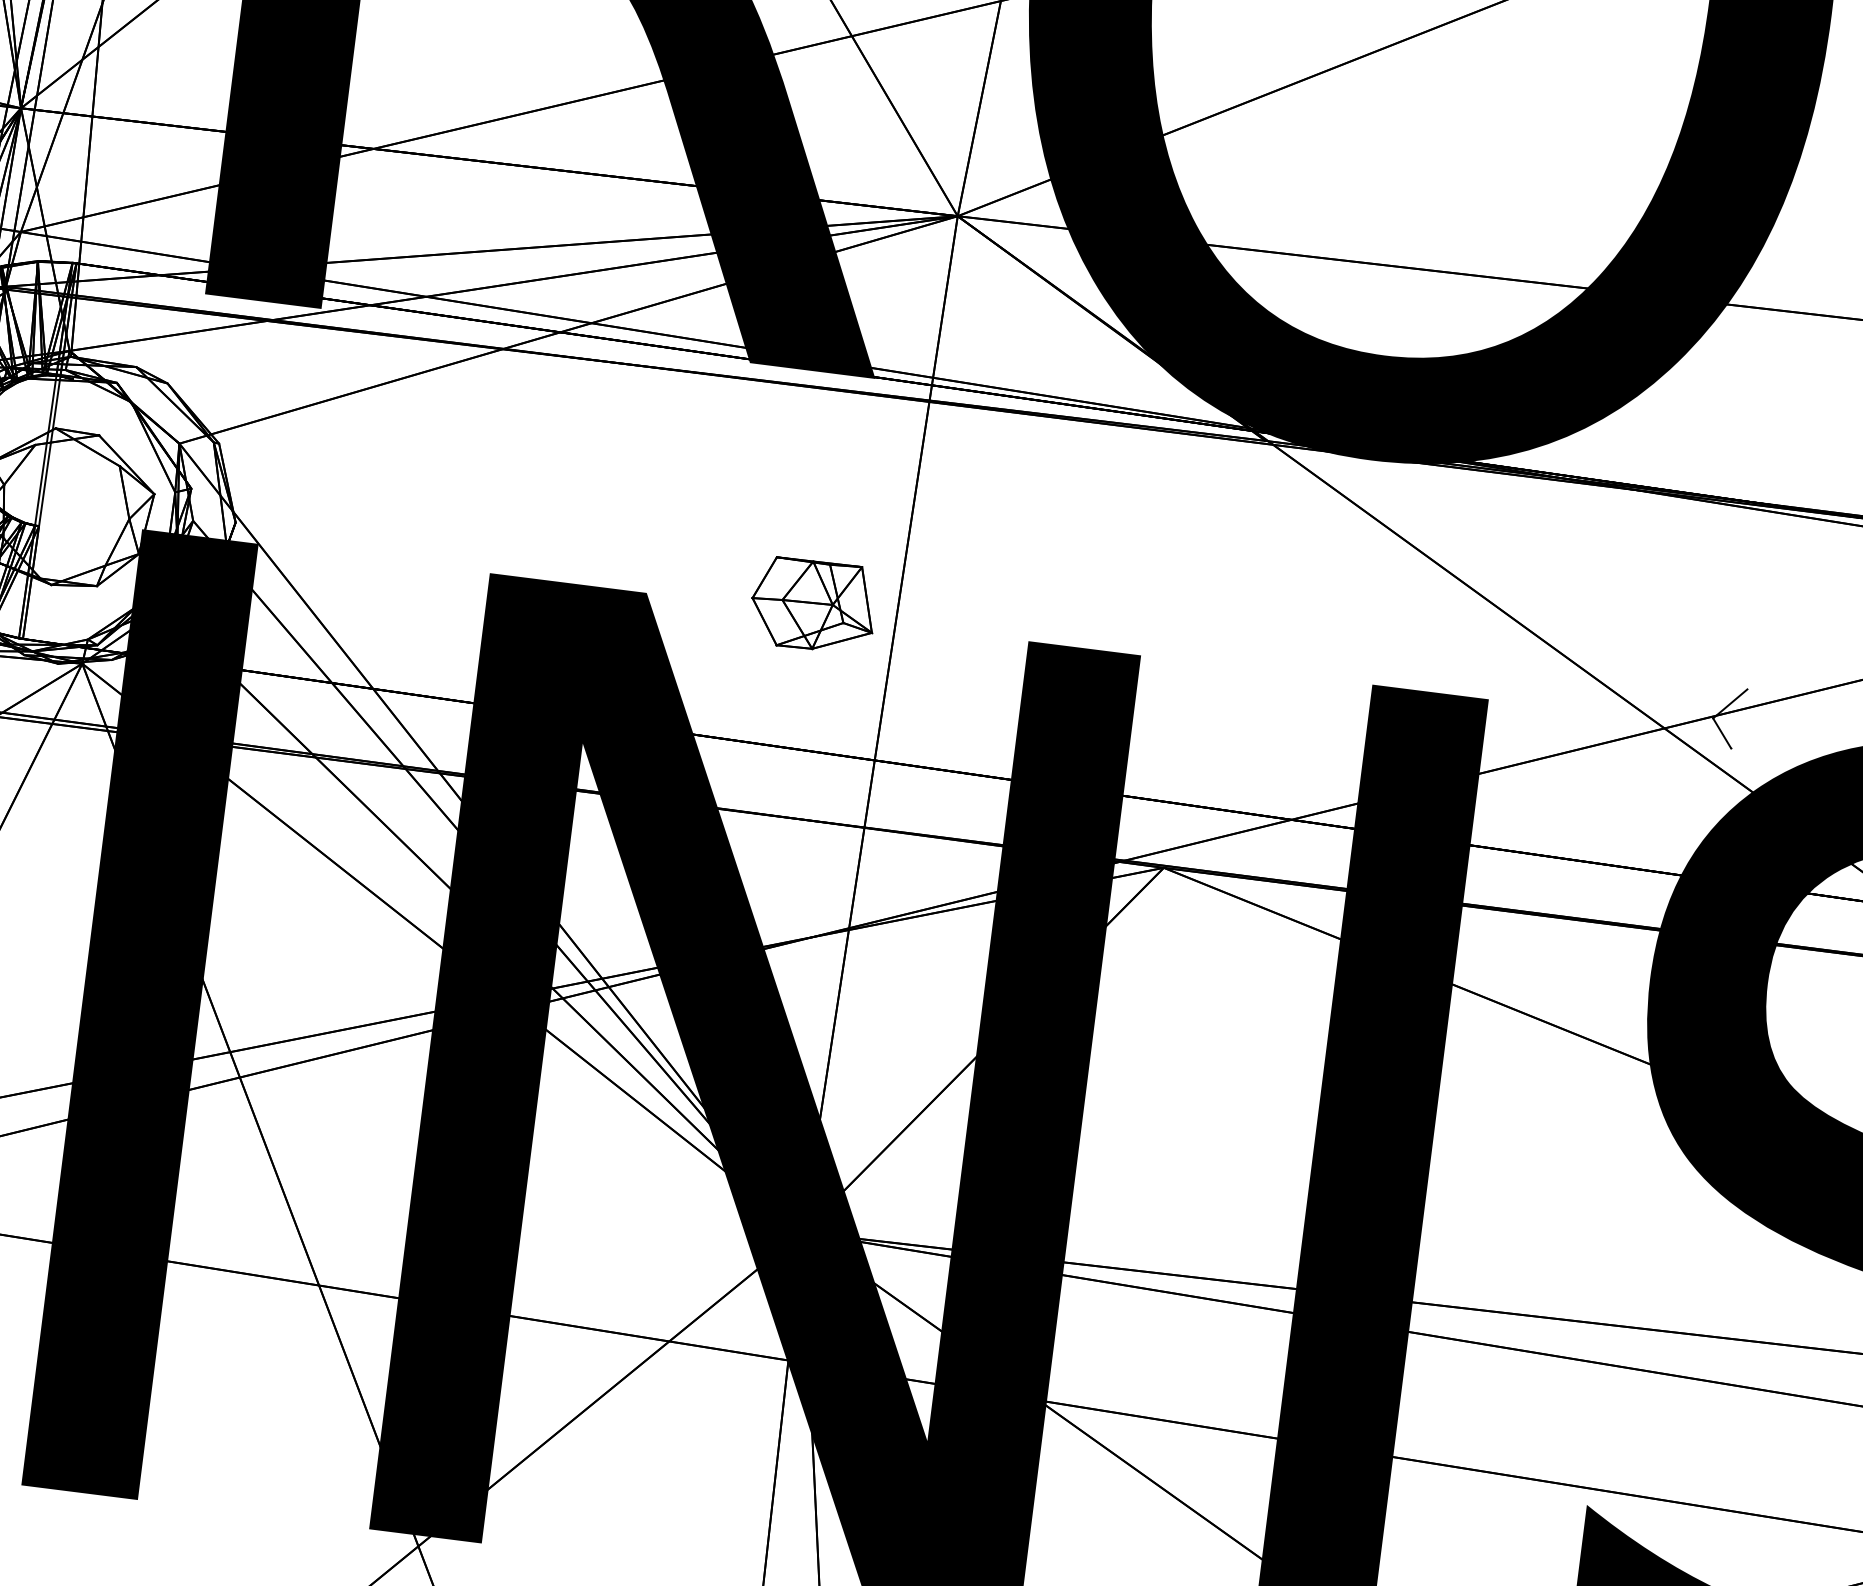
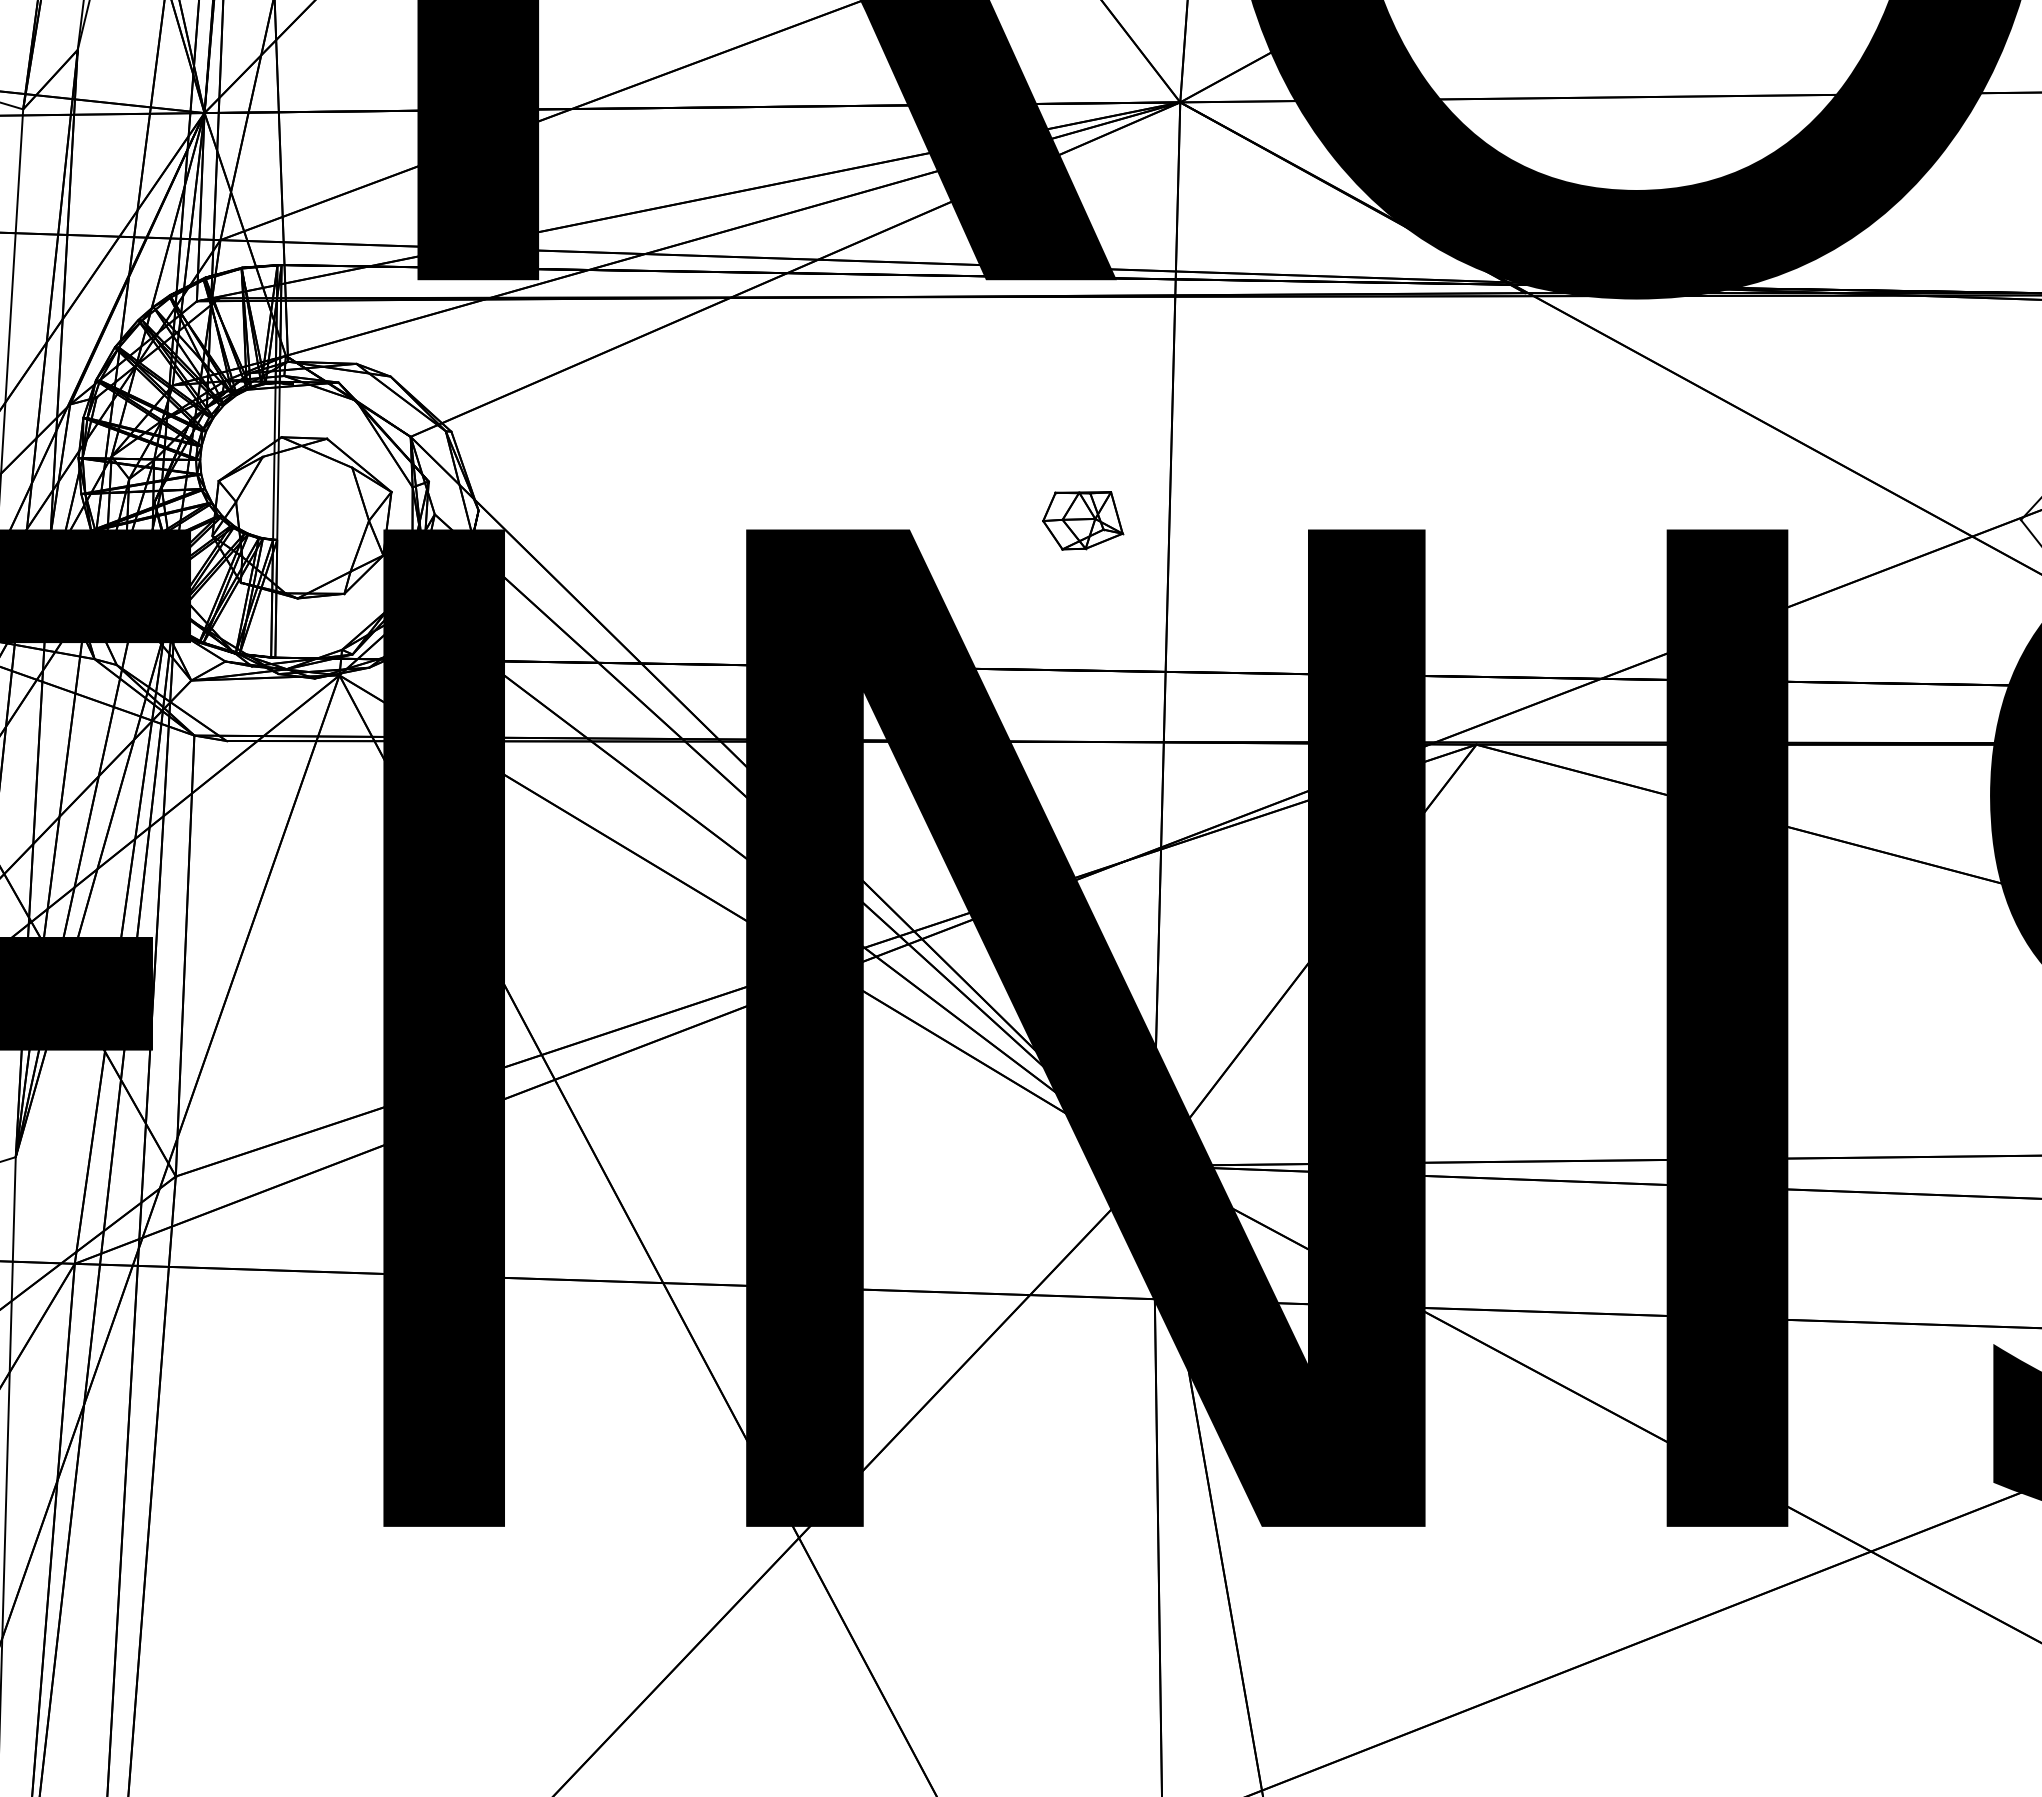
part: (814, 605) -> (1083, 520), size x0.62

